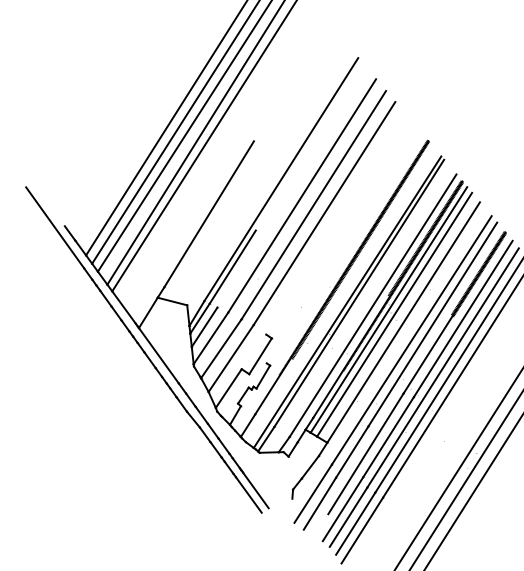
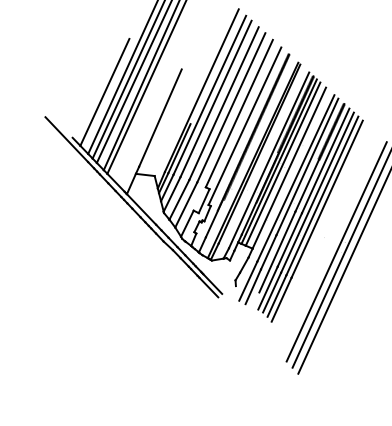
line: (125, 159) -> (104, 91), added
line: (292, 187) -> (209, 94), added
line: (334, 224) -> (238, 113), added
line: (341, 244) -> (244, 125), added

